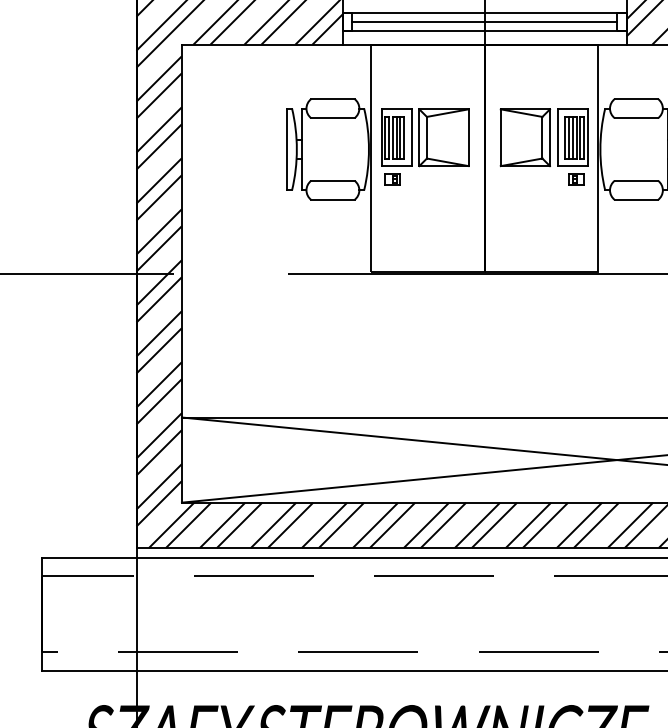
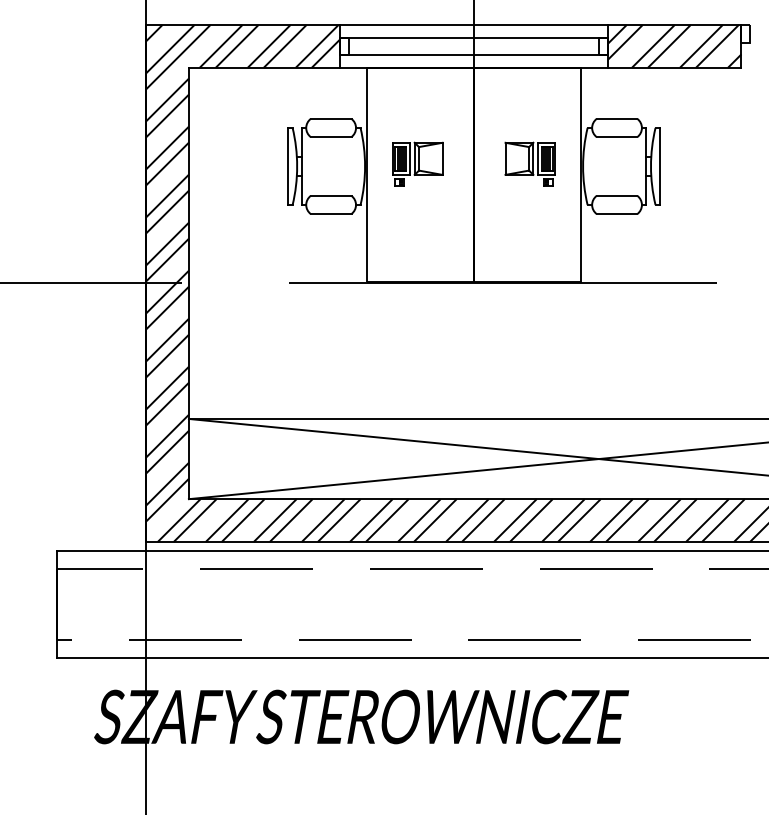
line: (484, 22) -> (473, 46), removed
part: (424, 146) -> (417, 163), size x0.6
part: (543, 146) -> (529, 163), size x0.6

